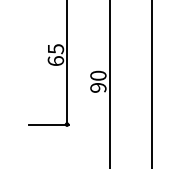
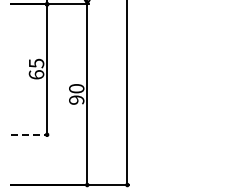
line: (49, 124) -> (30, 134), solid -> dashed

